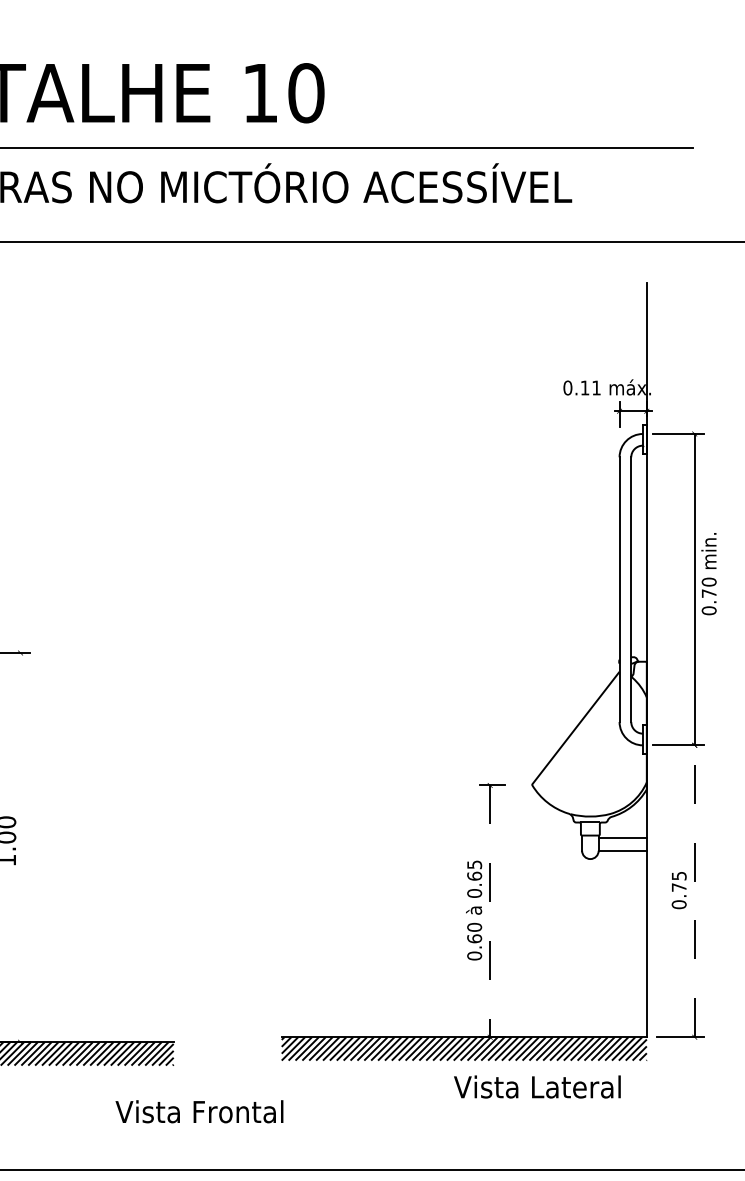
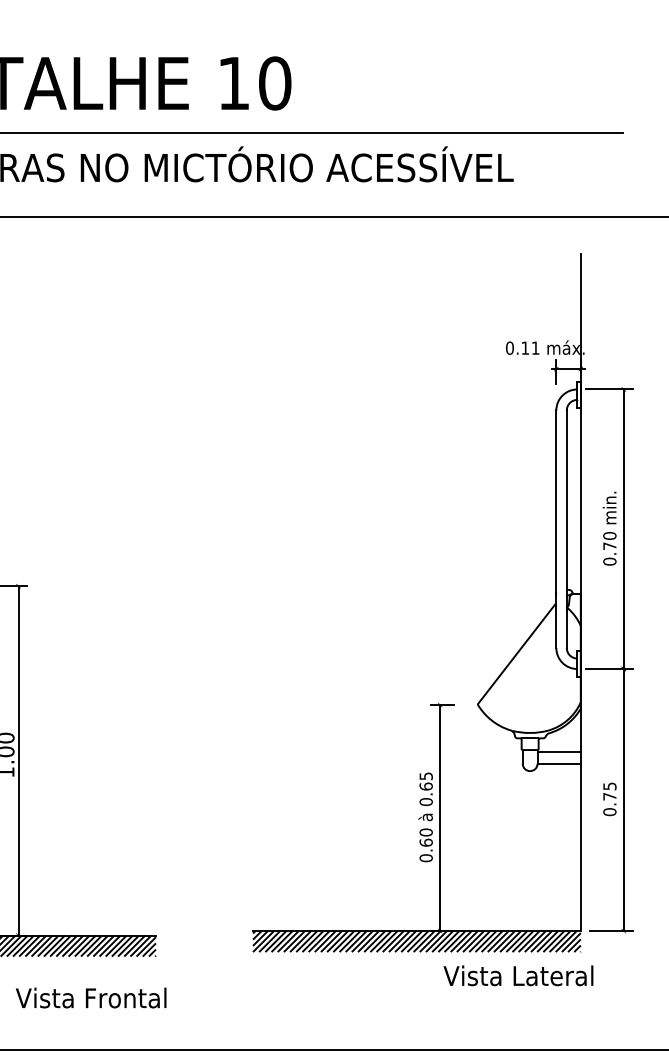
text: (708, 574) -> (609, 529), moved
line: (20, 847) -> (18, 760), added
line: (694, 891) -> (623, 800), dashed -> solid
line: (490, 911) -> (440, 818), dashed -> solid
text: (537, 1086) -> (518, 975), moved
text: (199, 1111) -> (91, 997), moved

